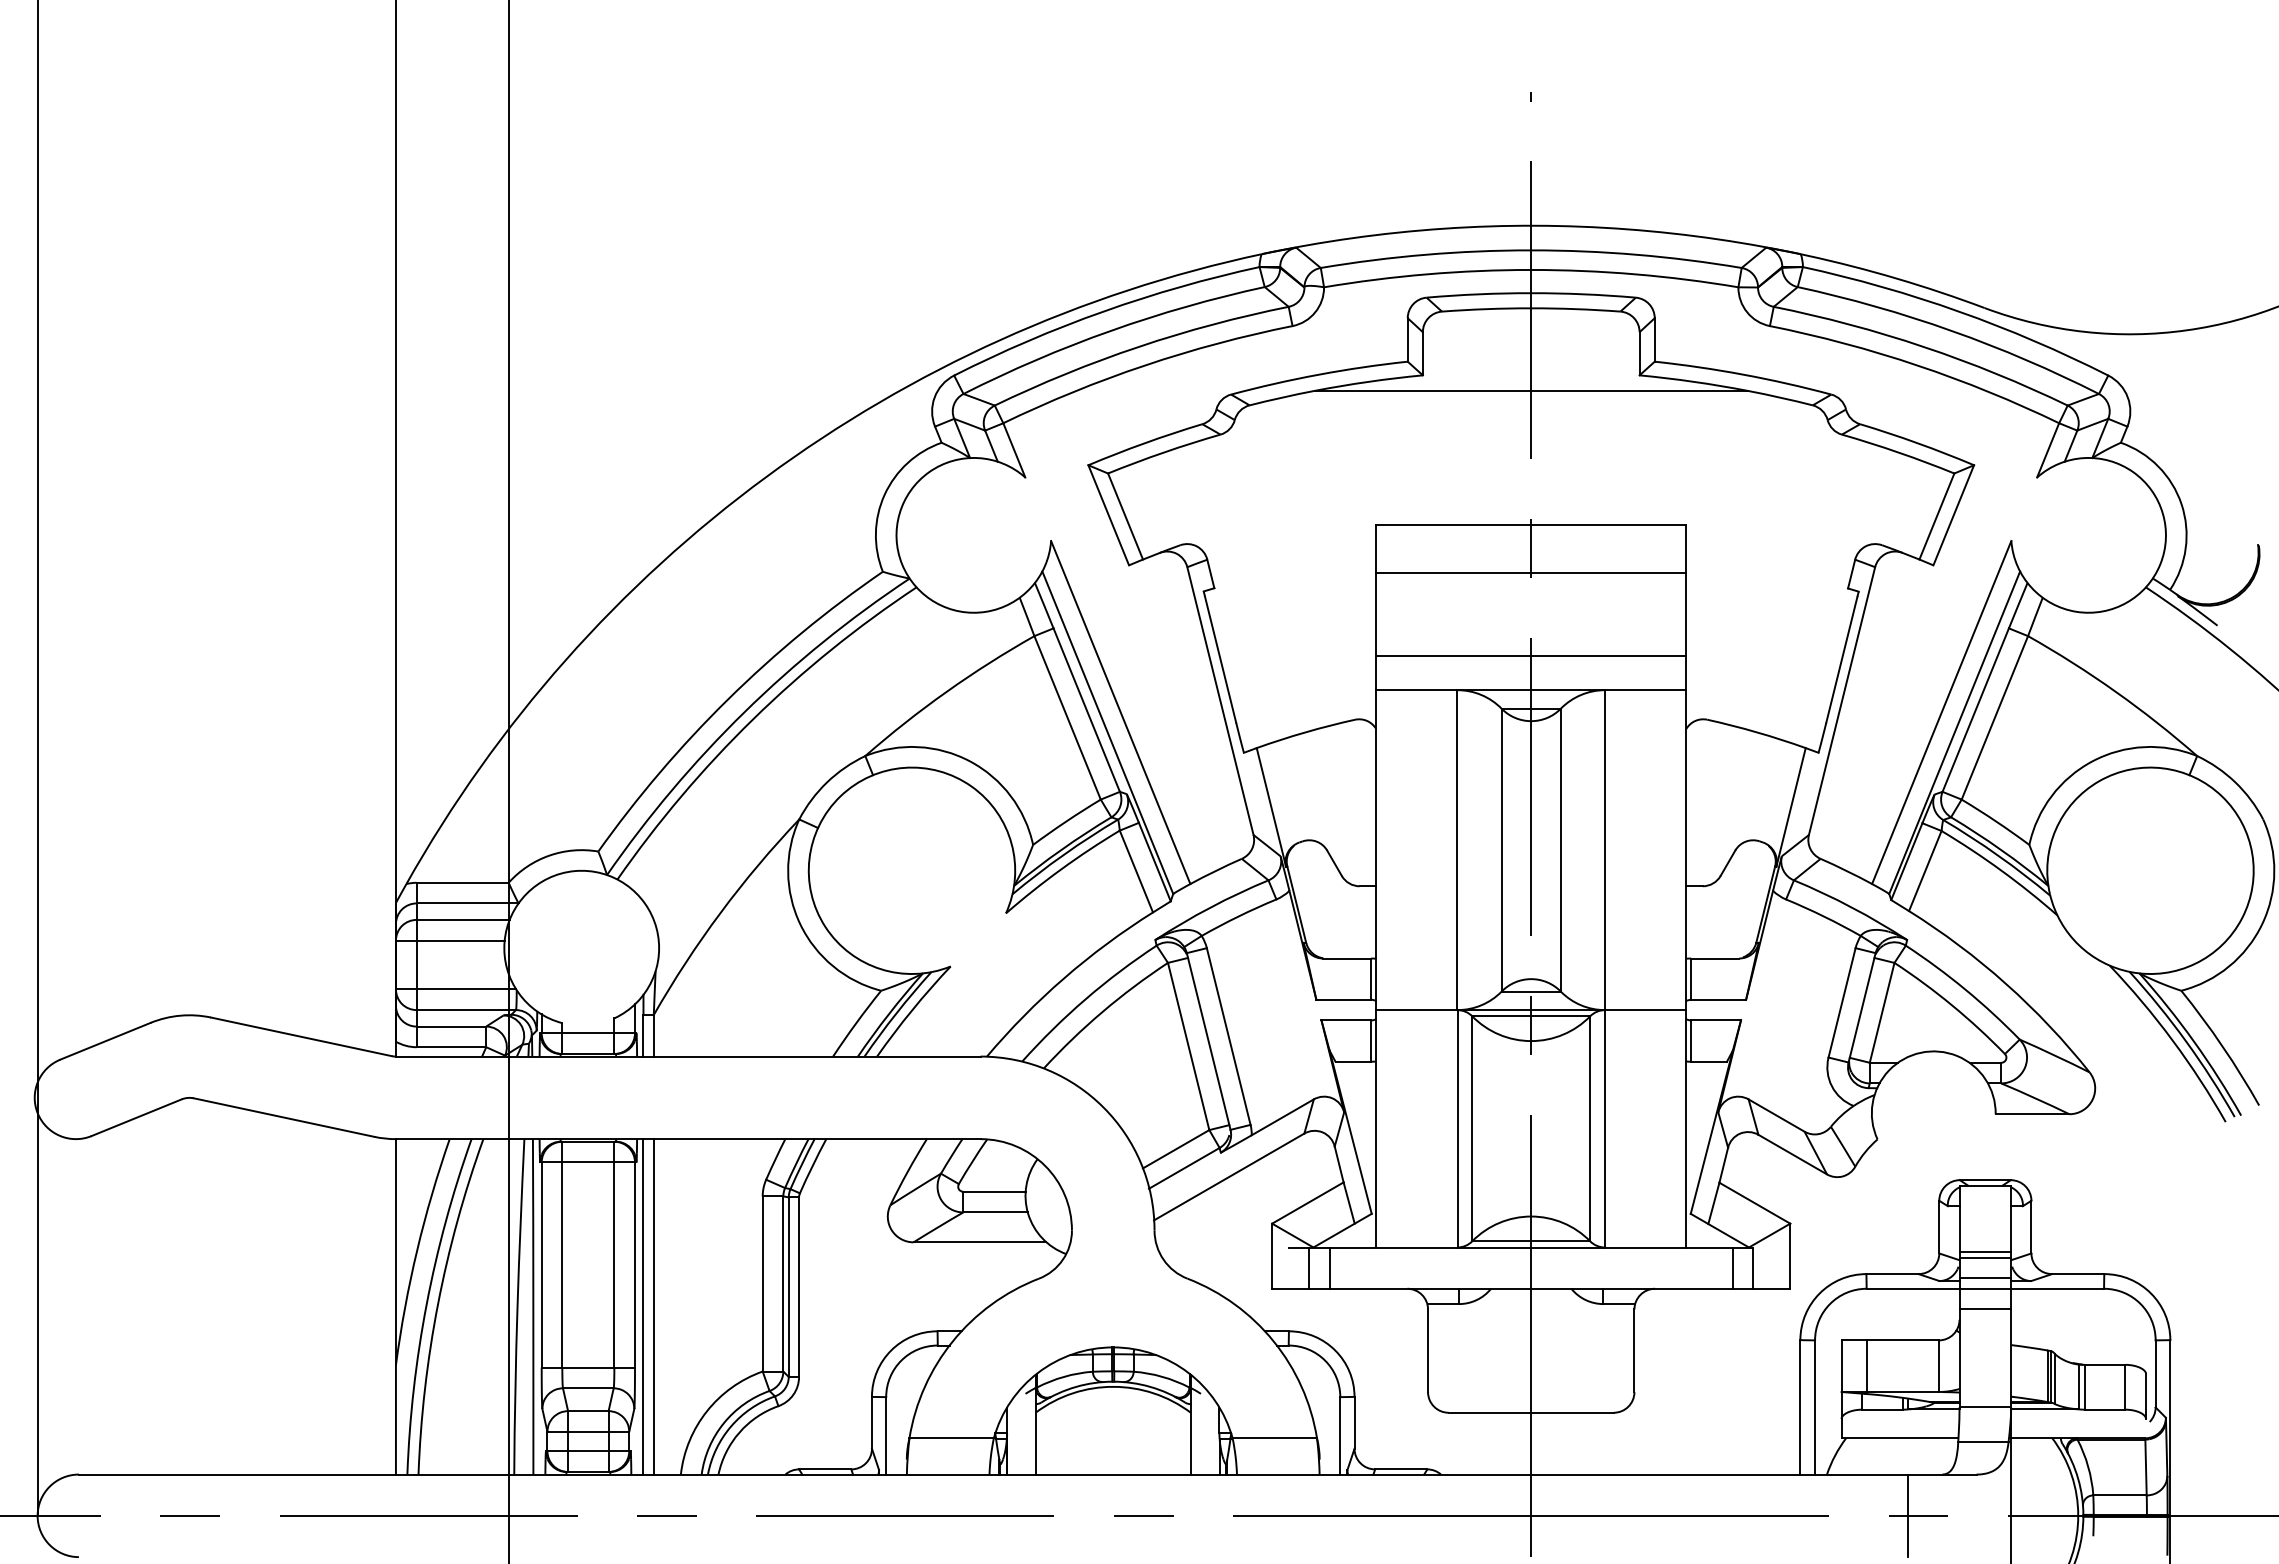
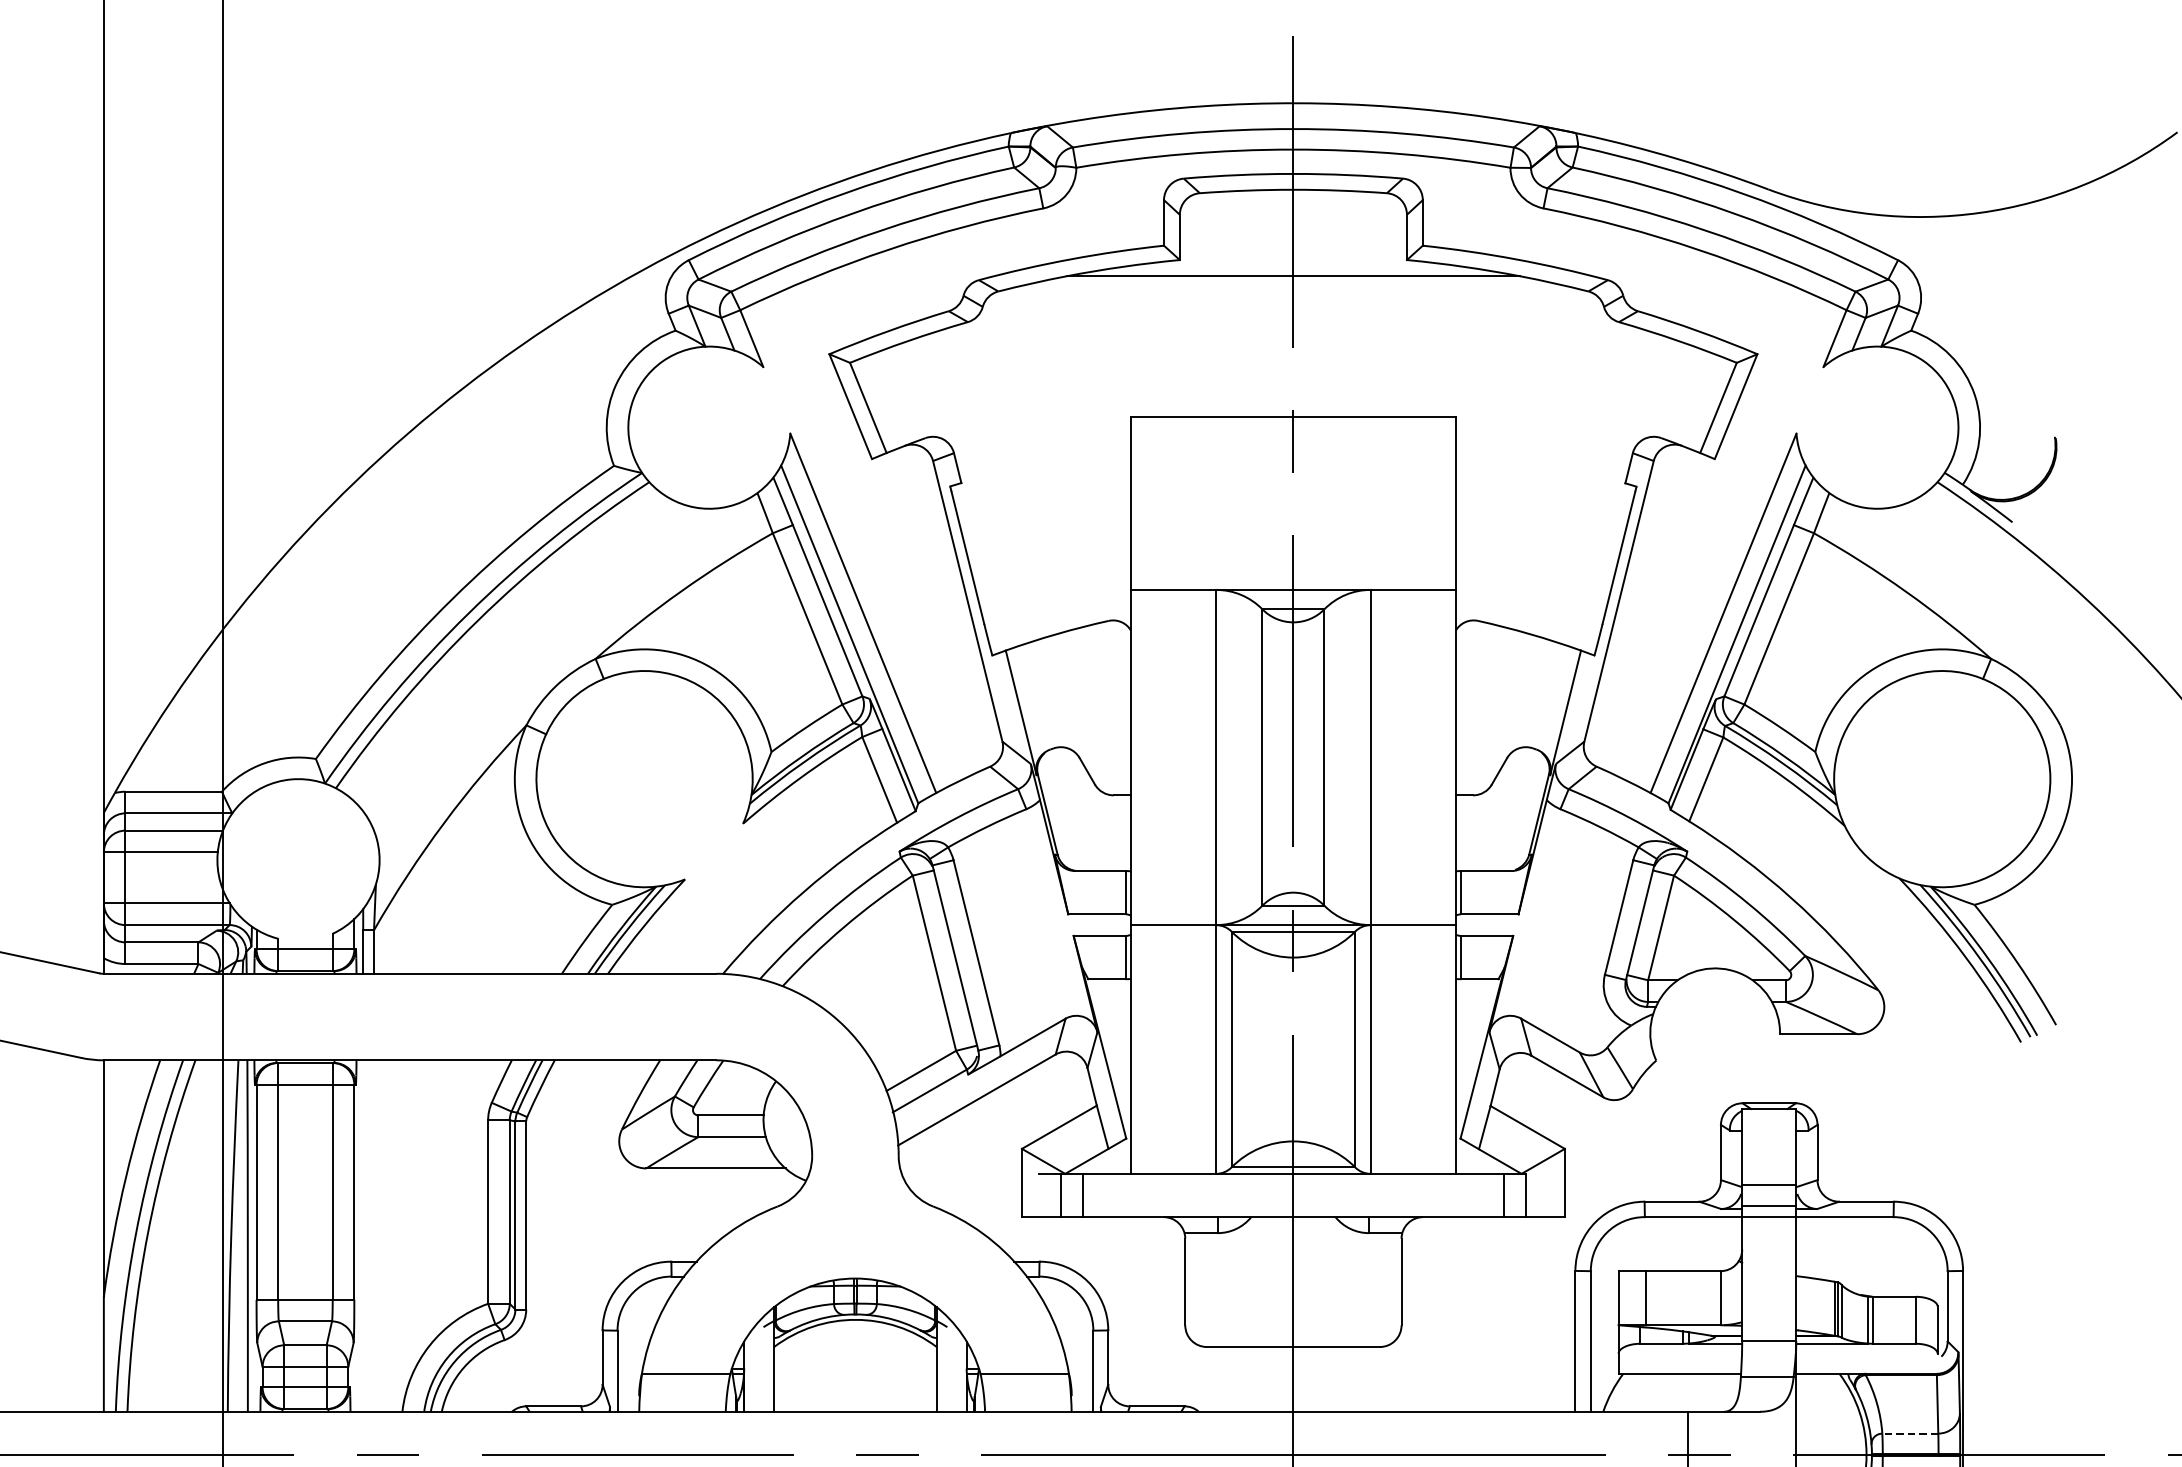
line: (1531, 572) -> (1293, 466), removed
line: (1531, 656) -> (1293, 554), removed
line: (1985, 1252) -> (1769, 1179), removed
line: (643, 1306) -> (363, 1235), removed
line: (653, 1306) -> (373, 1235), removed
line: (1985, 1309) -> (1769, 1238), removed
line: (2120, 1495) -> (1910, 1433), solid -> dashed

